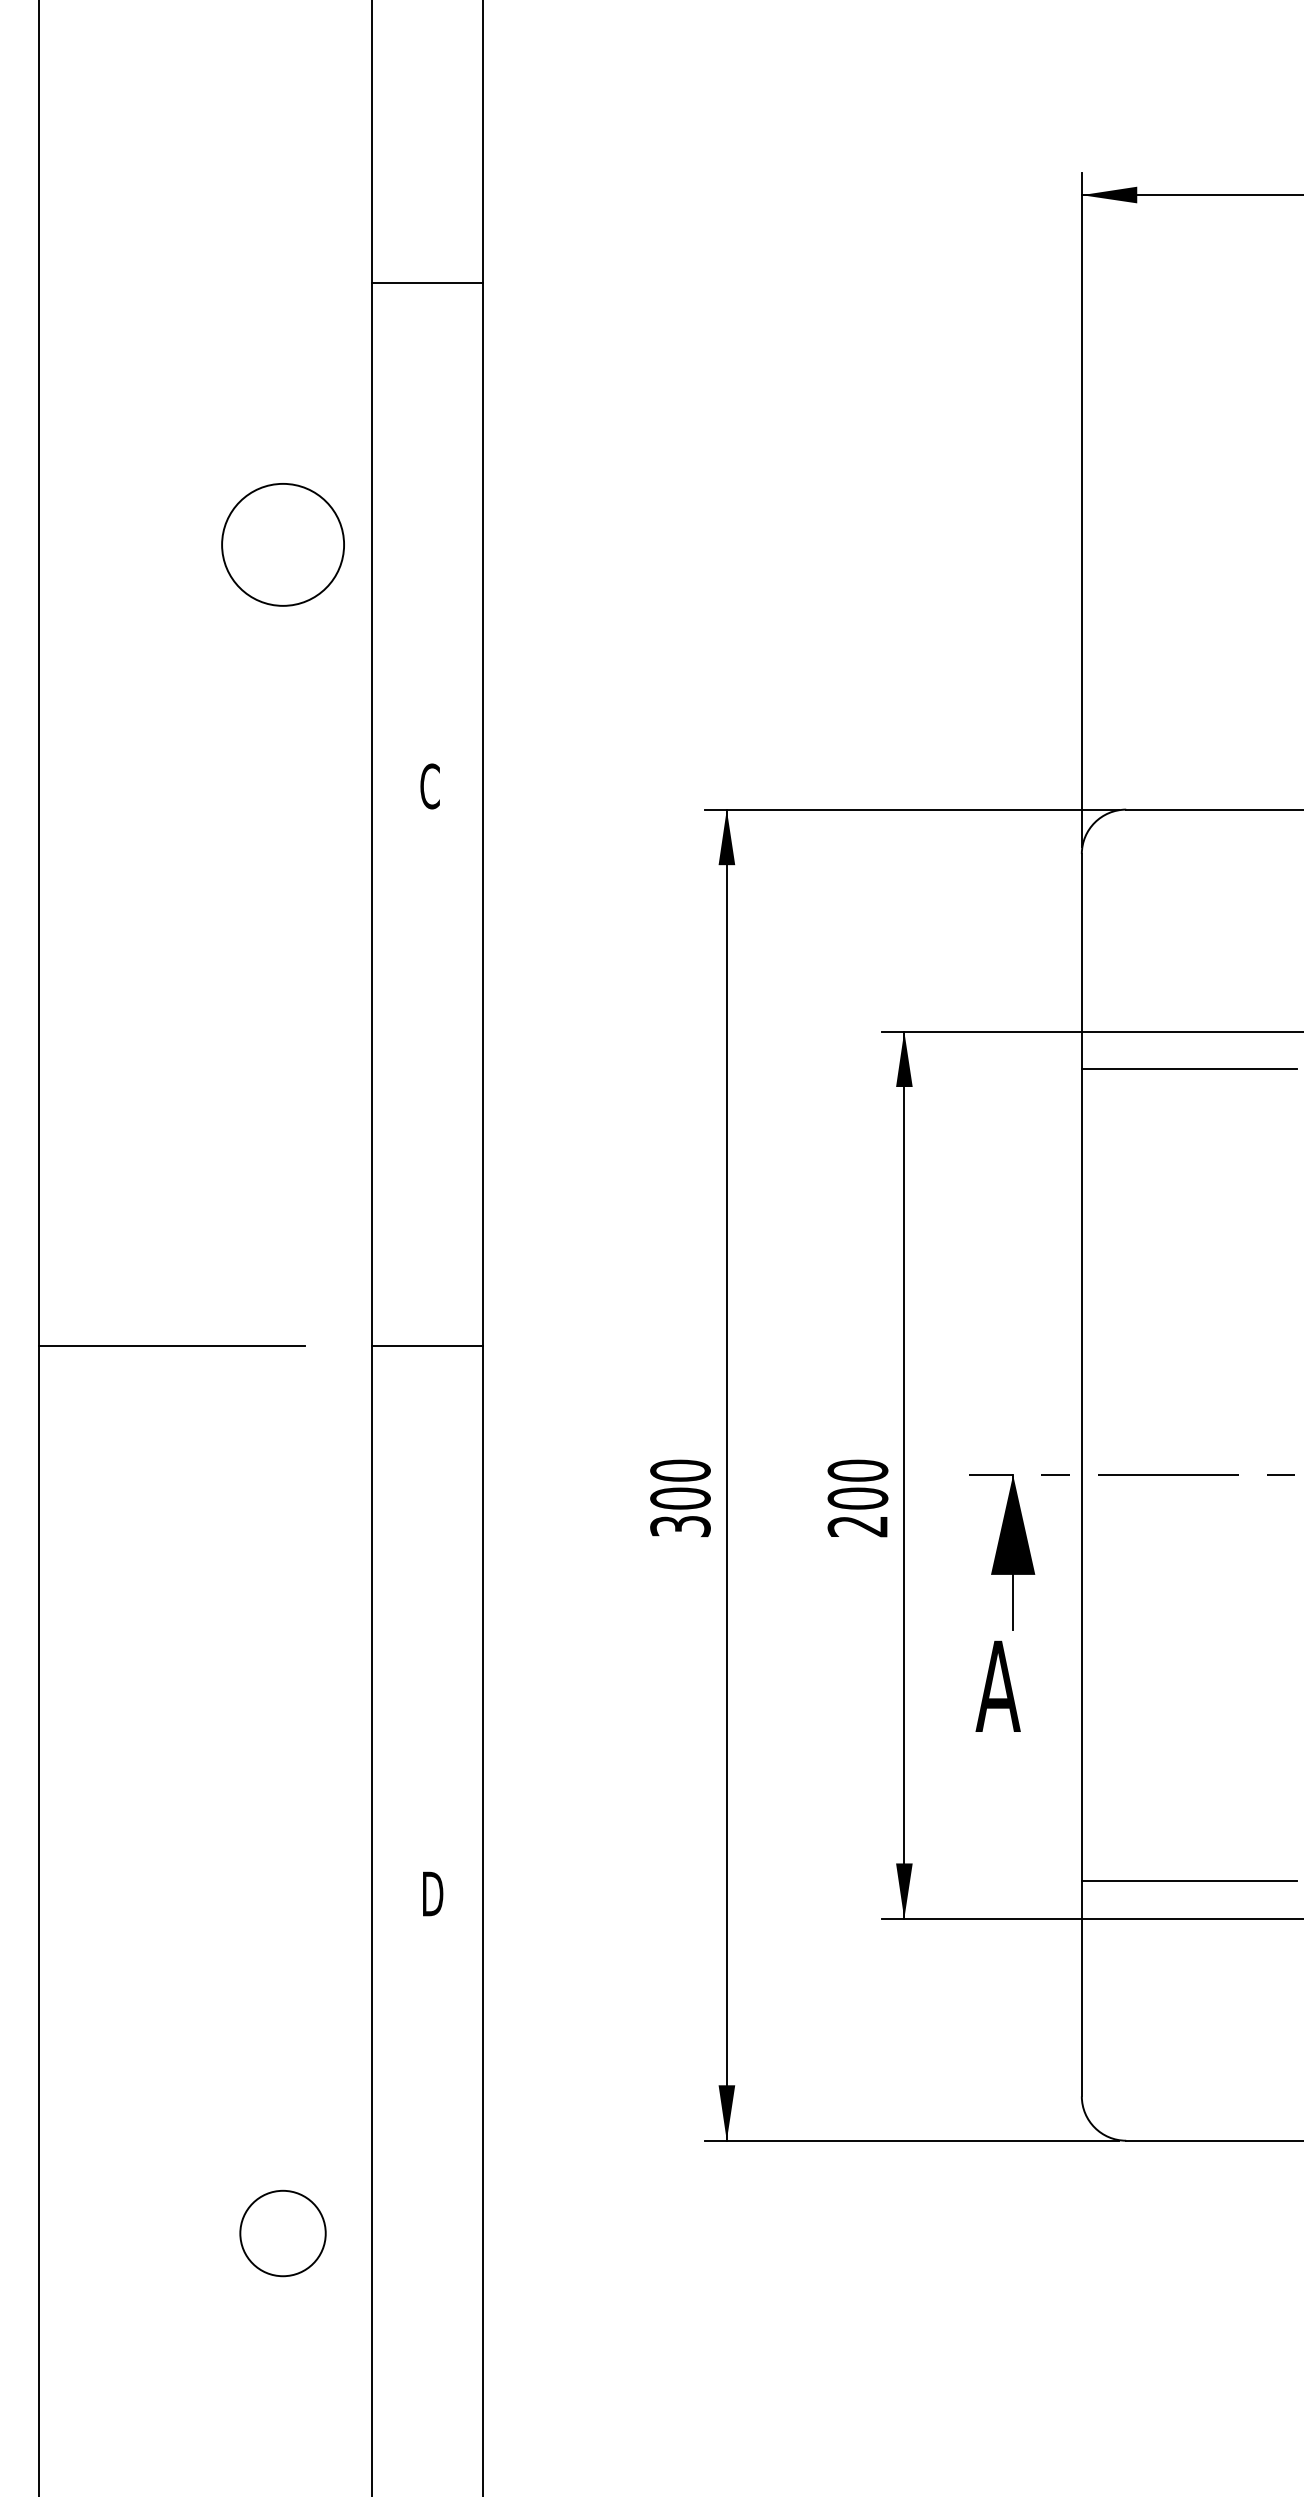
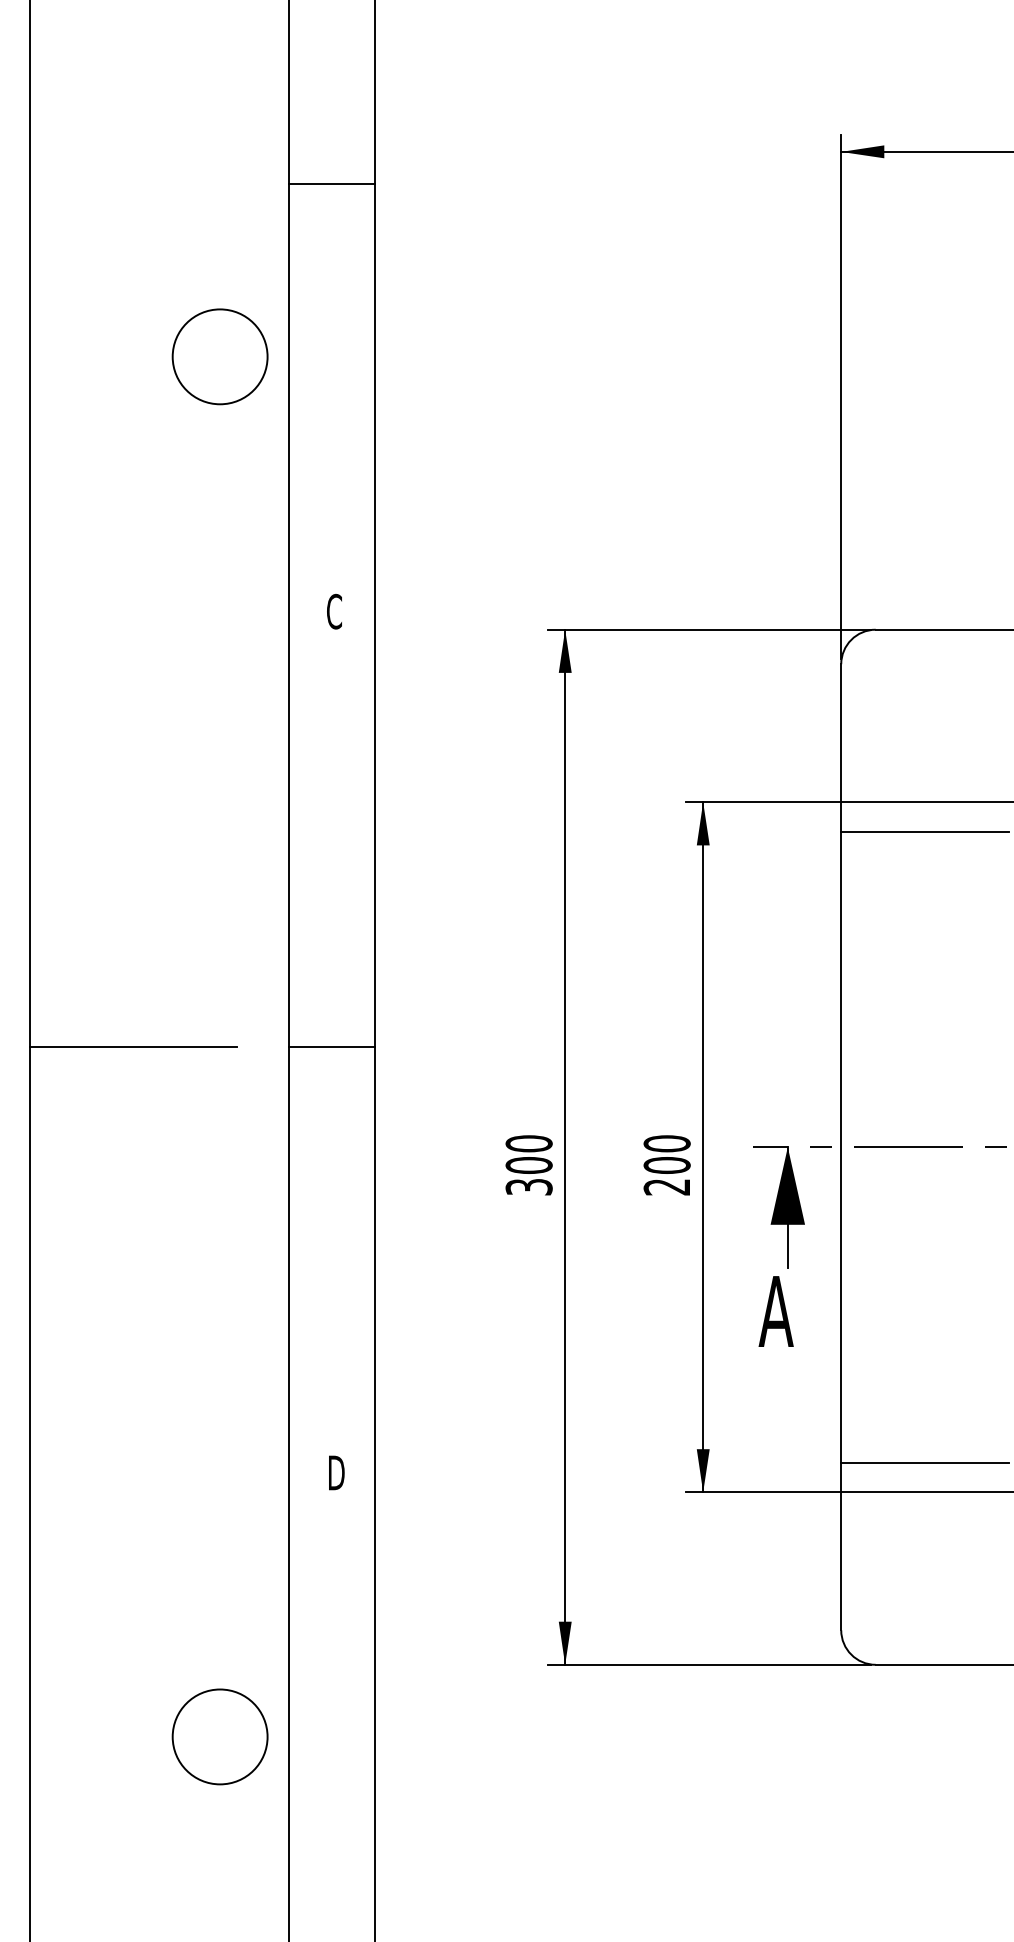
line: (427, 283) -> (332, 184), moved
circle: (282, 544) -> (219, 356), moved
circle: (282, 2232) -> (219, 1736), size x1.43

